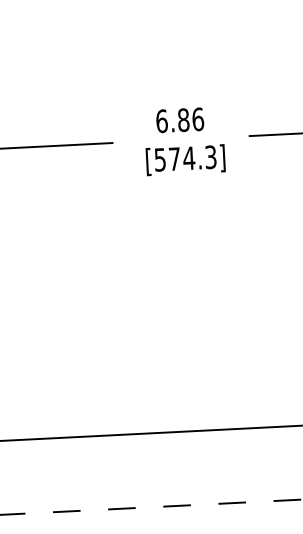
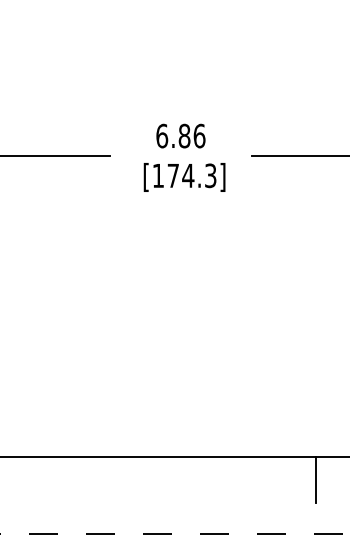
text: (159, 160) -> (157, 176), [574.3] -> [174.3]

